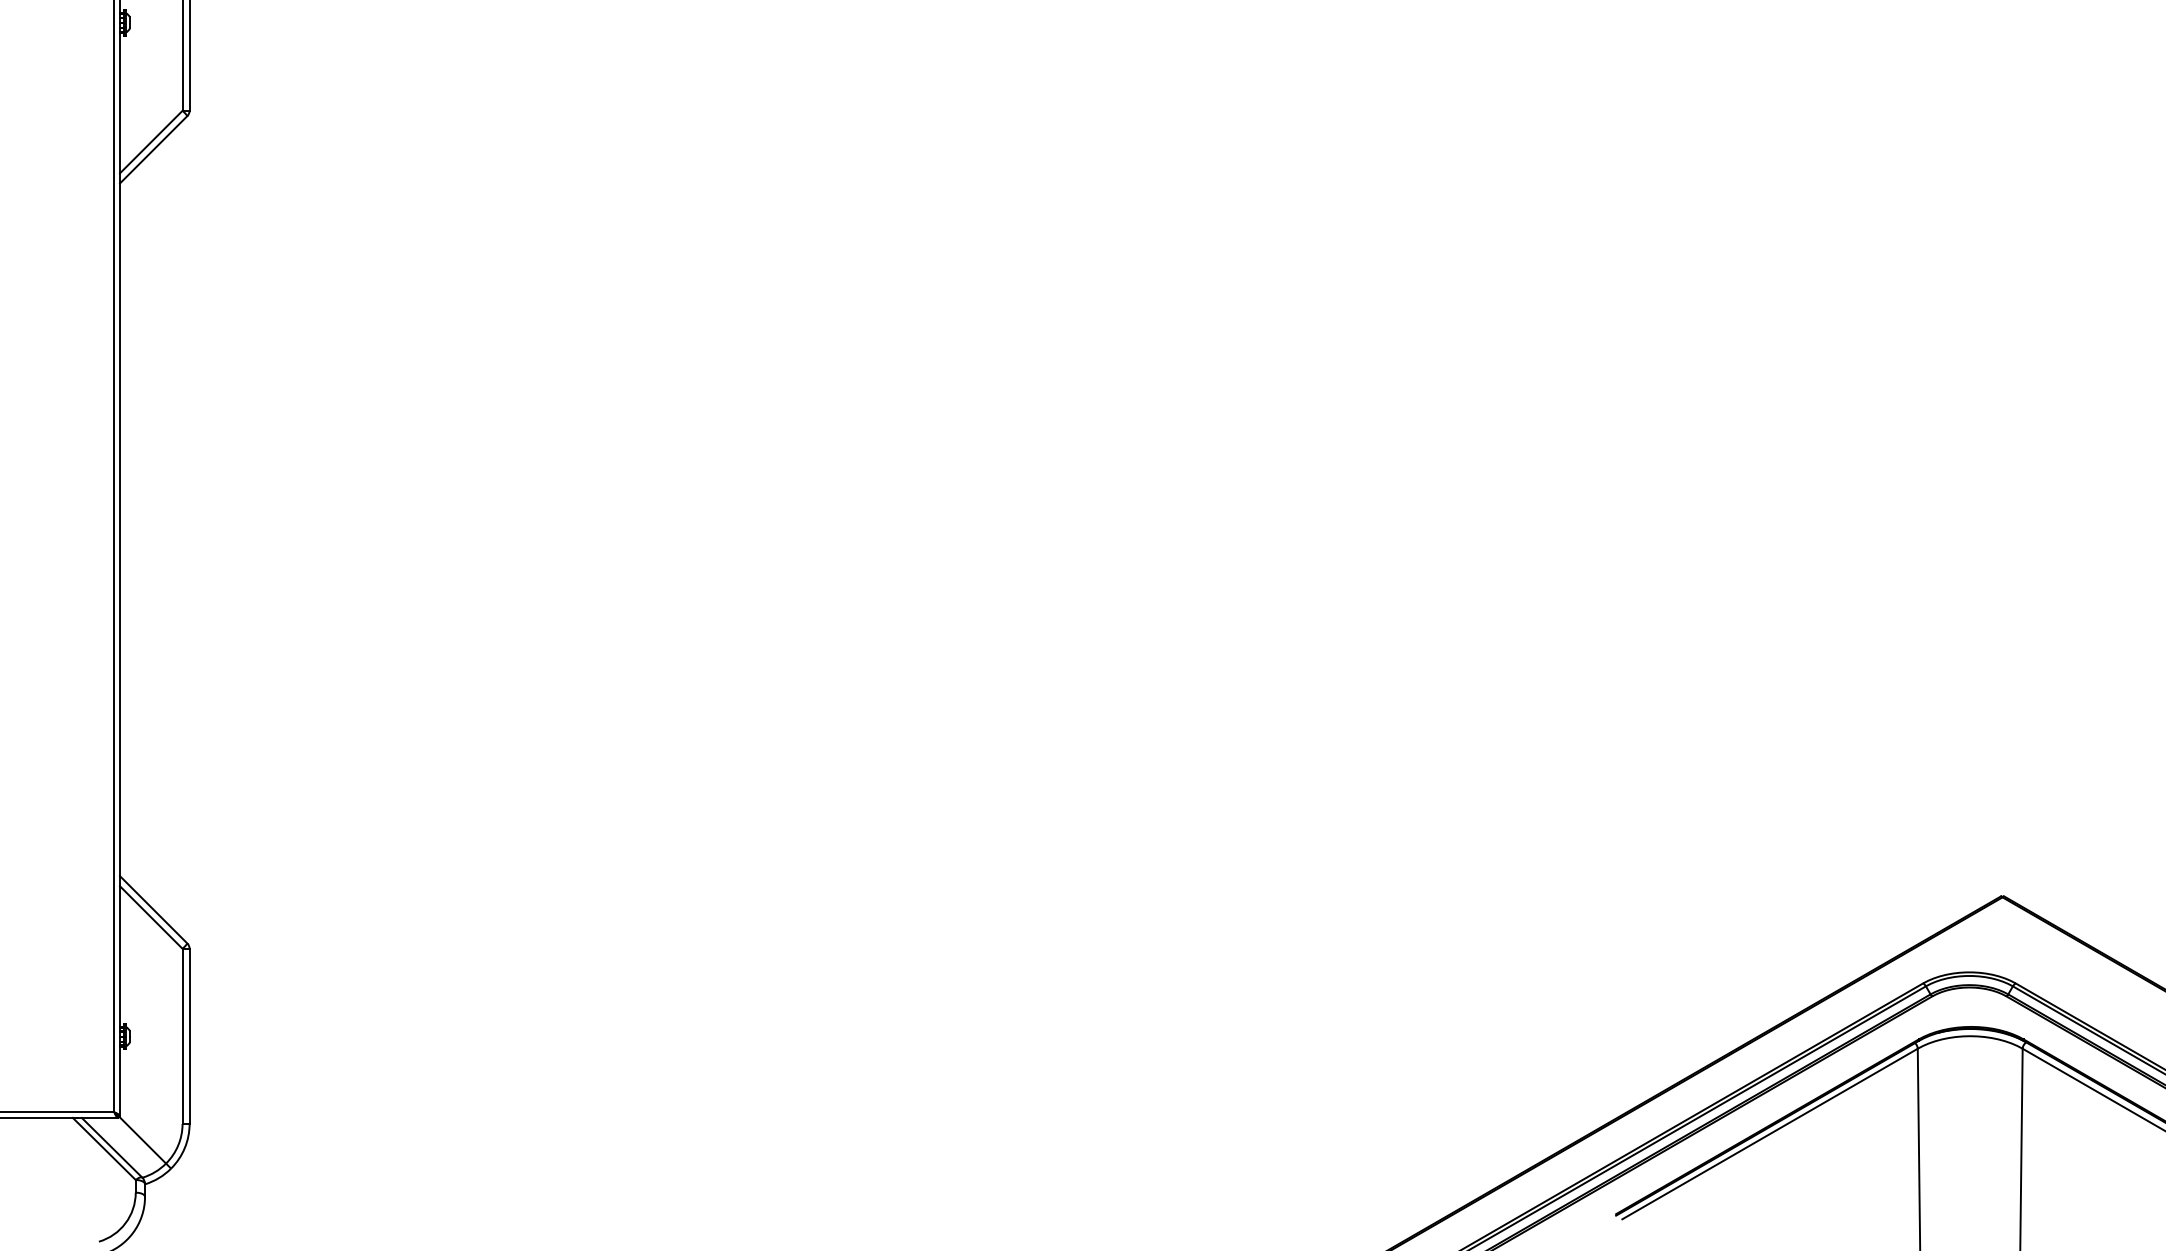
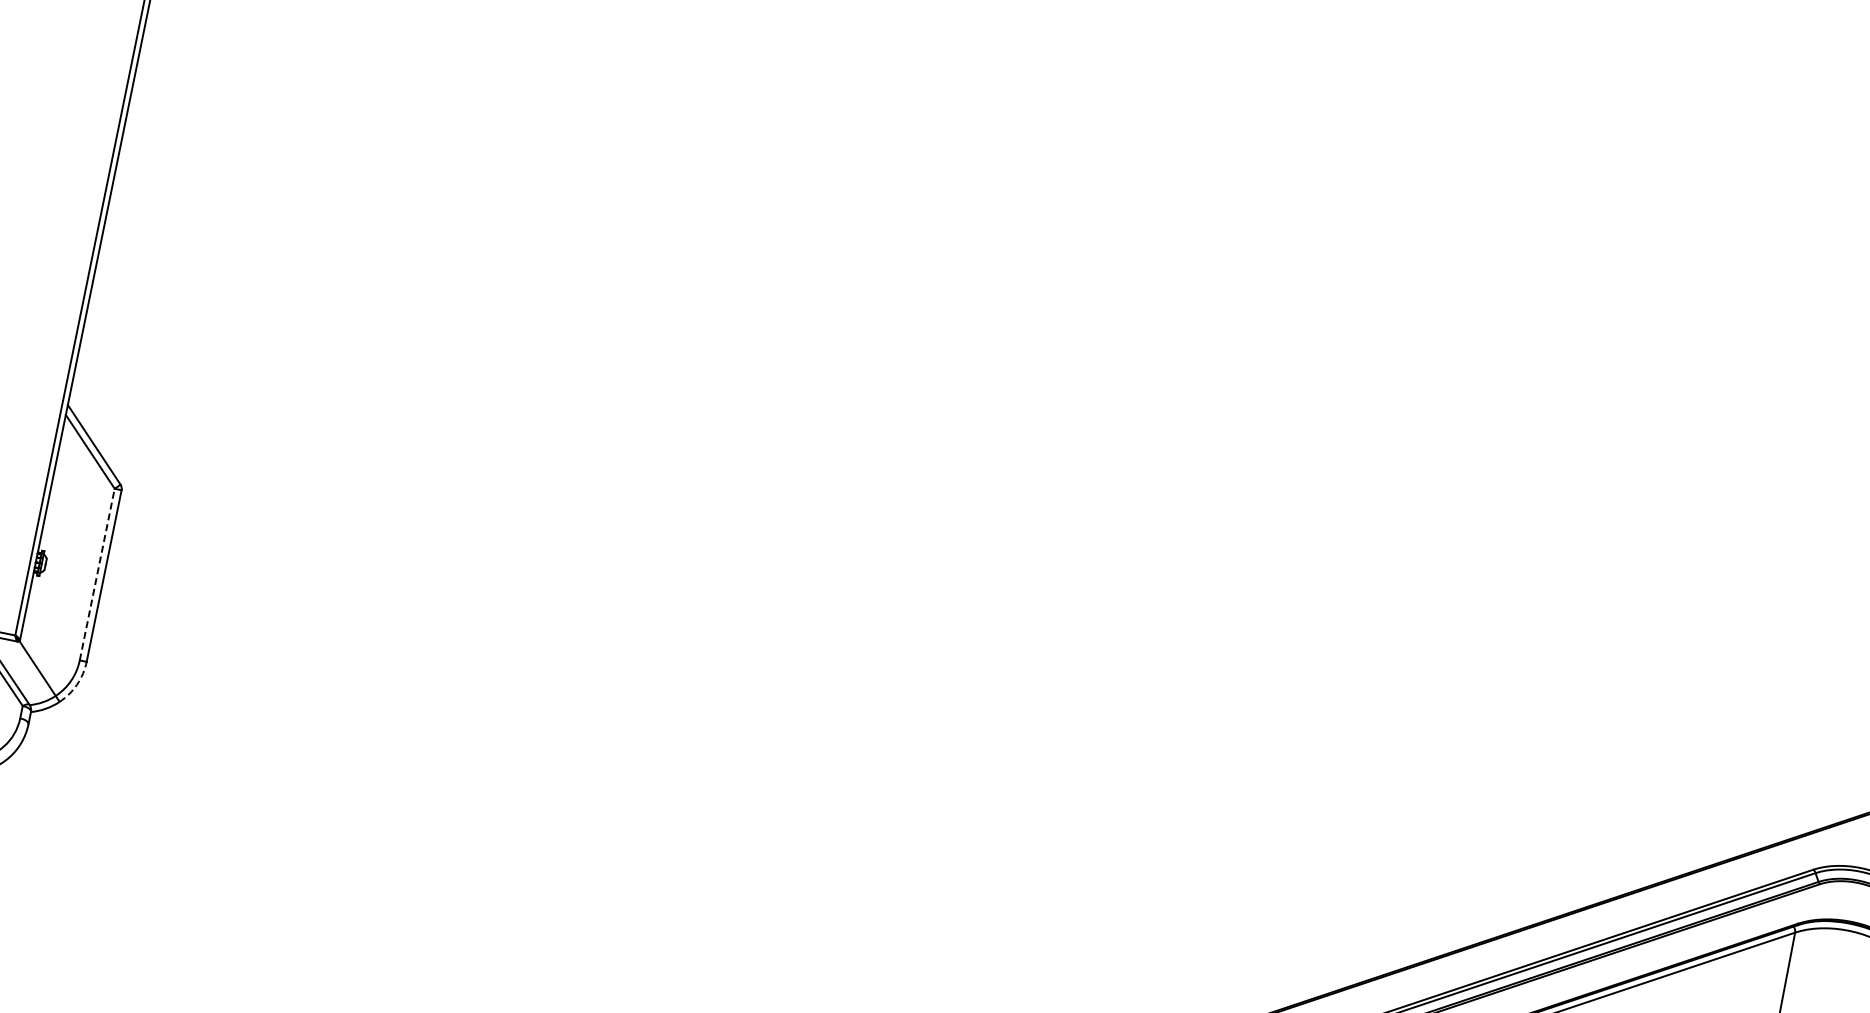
line: (182, 1036) -> (97, 574), solid -> dashed
arc: (184, 1148) -> (76, 684), solid -> dashed

